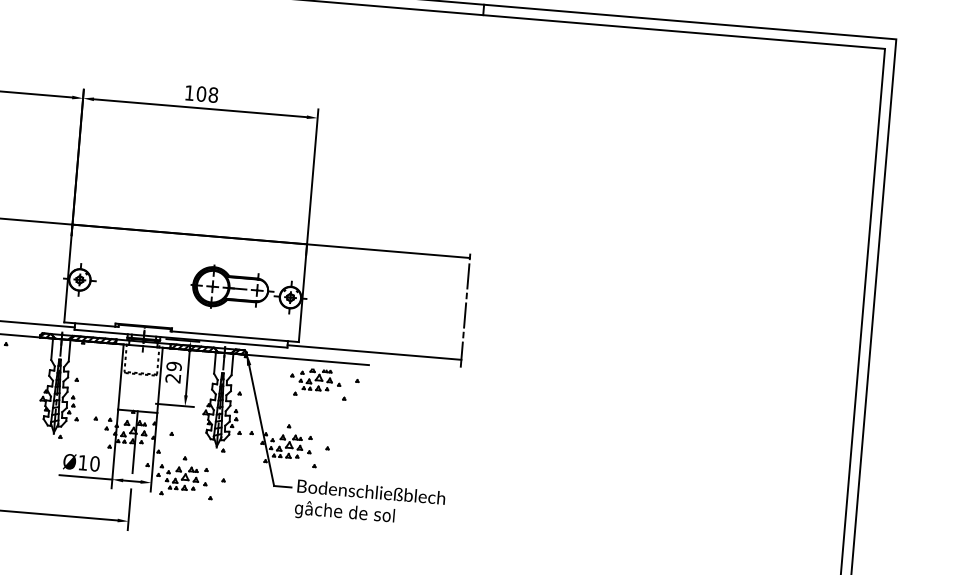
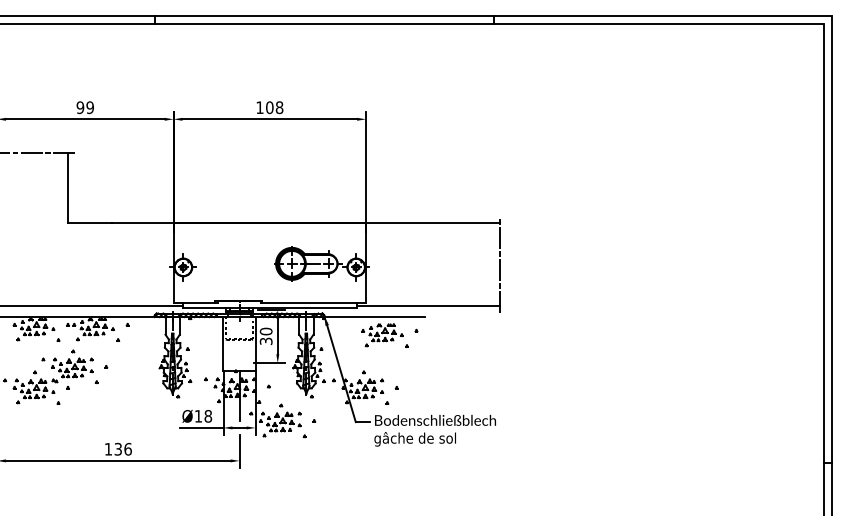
text: (174, 372) -> (266, 336), 29 -> 30
text: (95, 464) -> (208, 416), Ø10 -> Ø18

